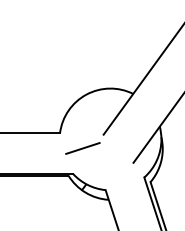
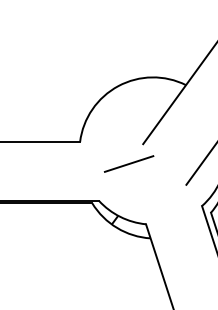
line: (82, 148) -> (128, 164), moved

